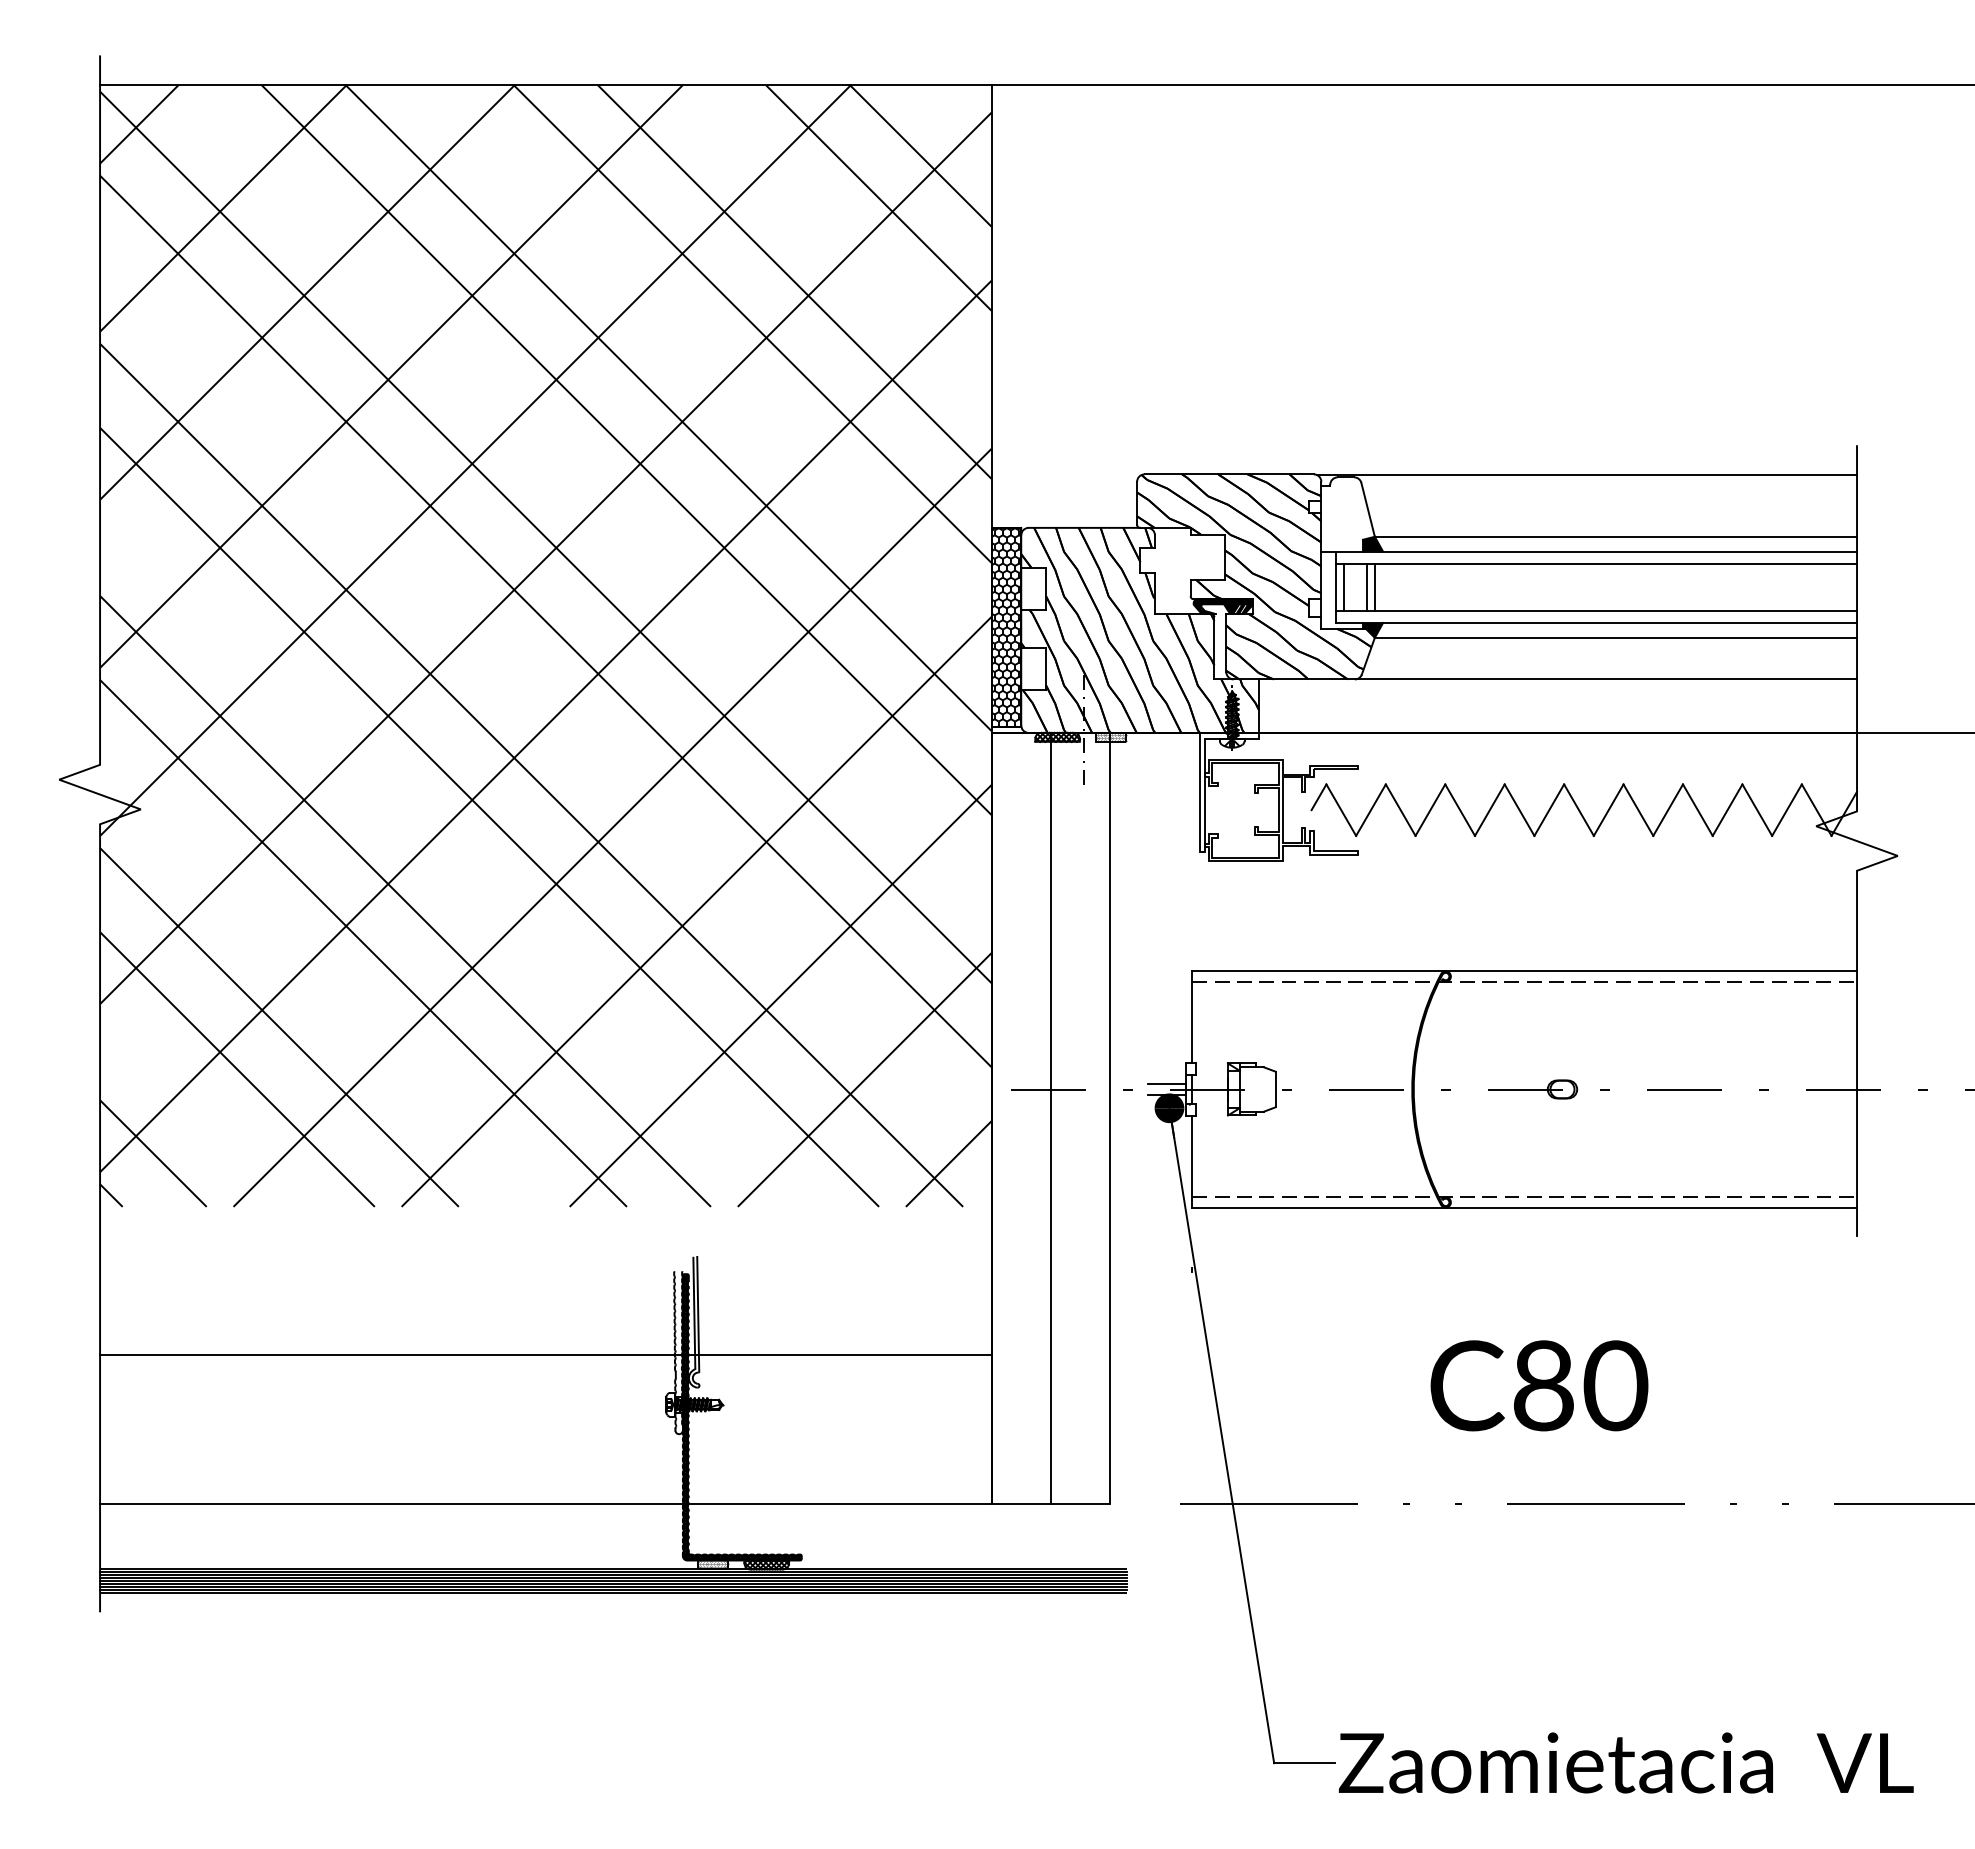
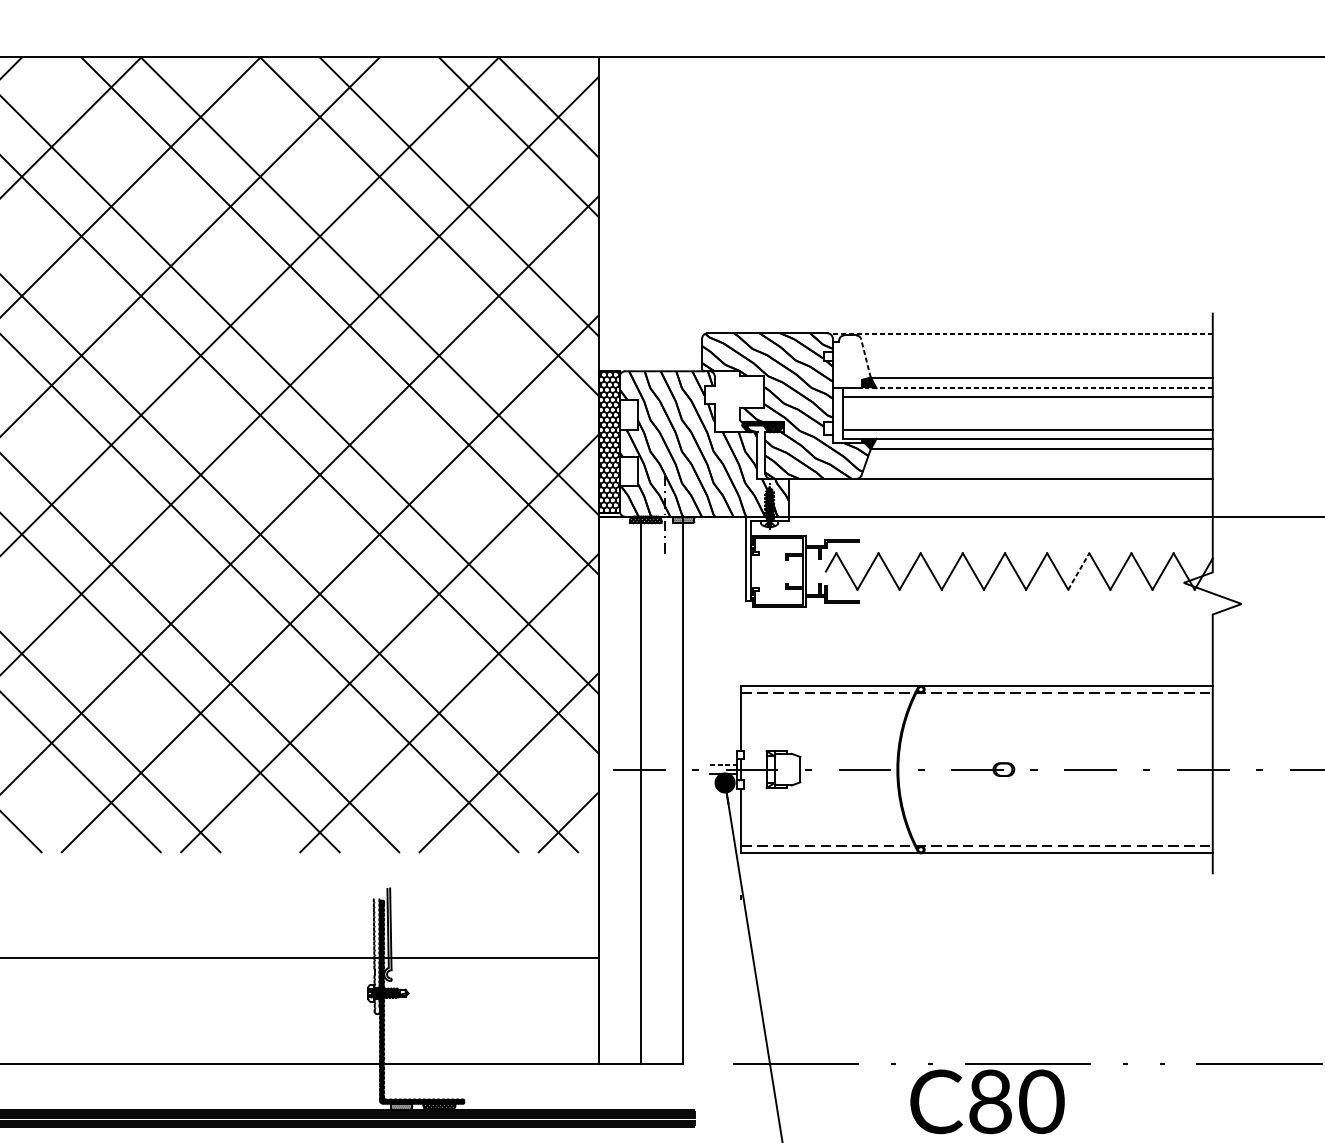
line: (1586, 474) -> (1020, 333), solid -> dashed
line: (1368, 509) -> (866, 358), solid -> dashed
line: (1609, 551) -> (1037, 388), solid -> dashed
line: (1343, 587) -> (848, 413), removed
line: (1367, 587) -> (865, 413), removed
line: (1374, 587) -> (870, 413), removed
line: (1668, 810) -> (1079, 571), solid -> dashed
line: (1167, 1083) -> (723, 765), solid -> dashed
text: (1539, 1385) -> (987, 1101), moved

